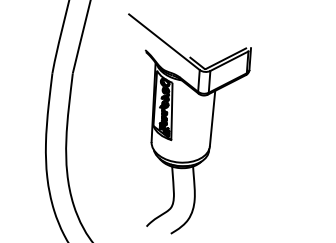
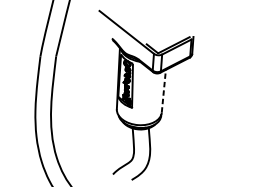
line: (212, 118) -> (163, 91), solid -> dashed

